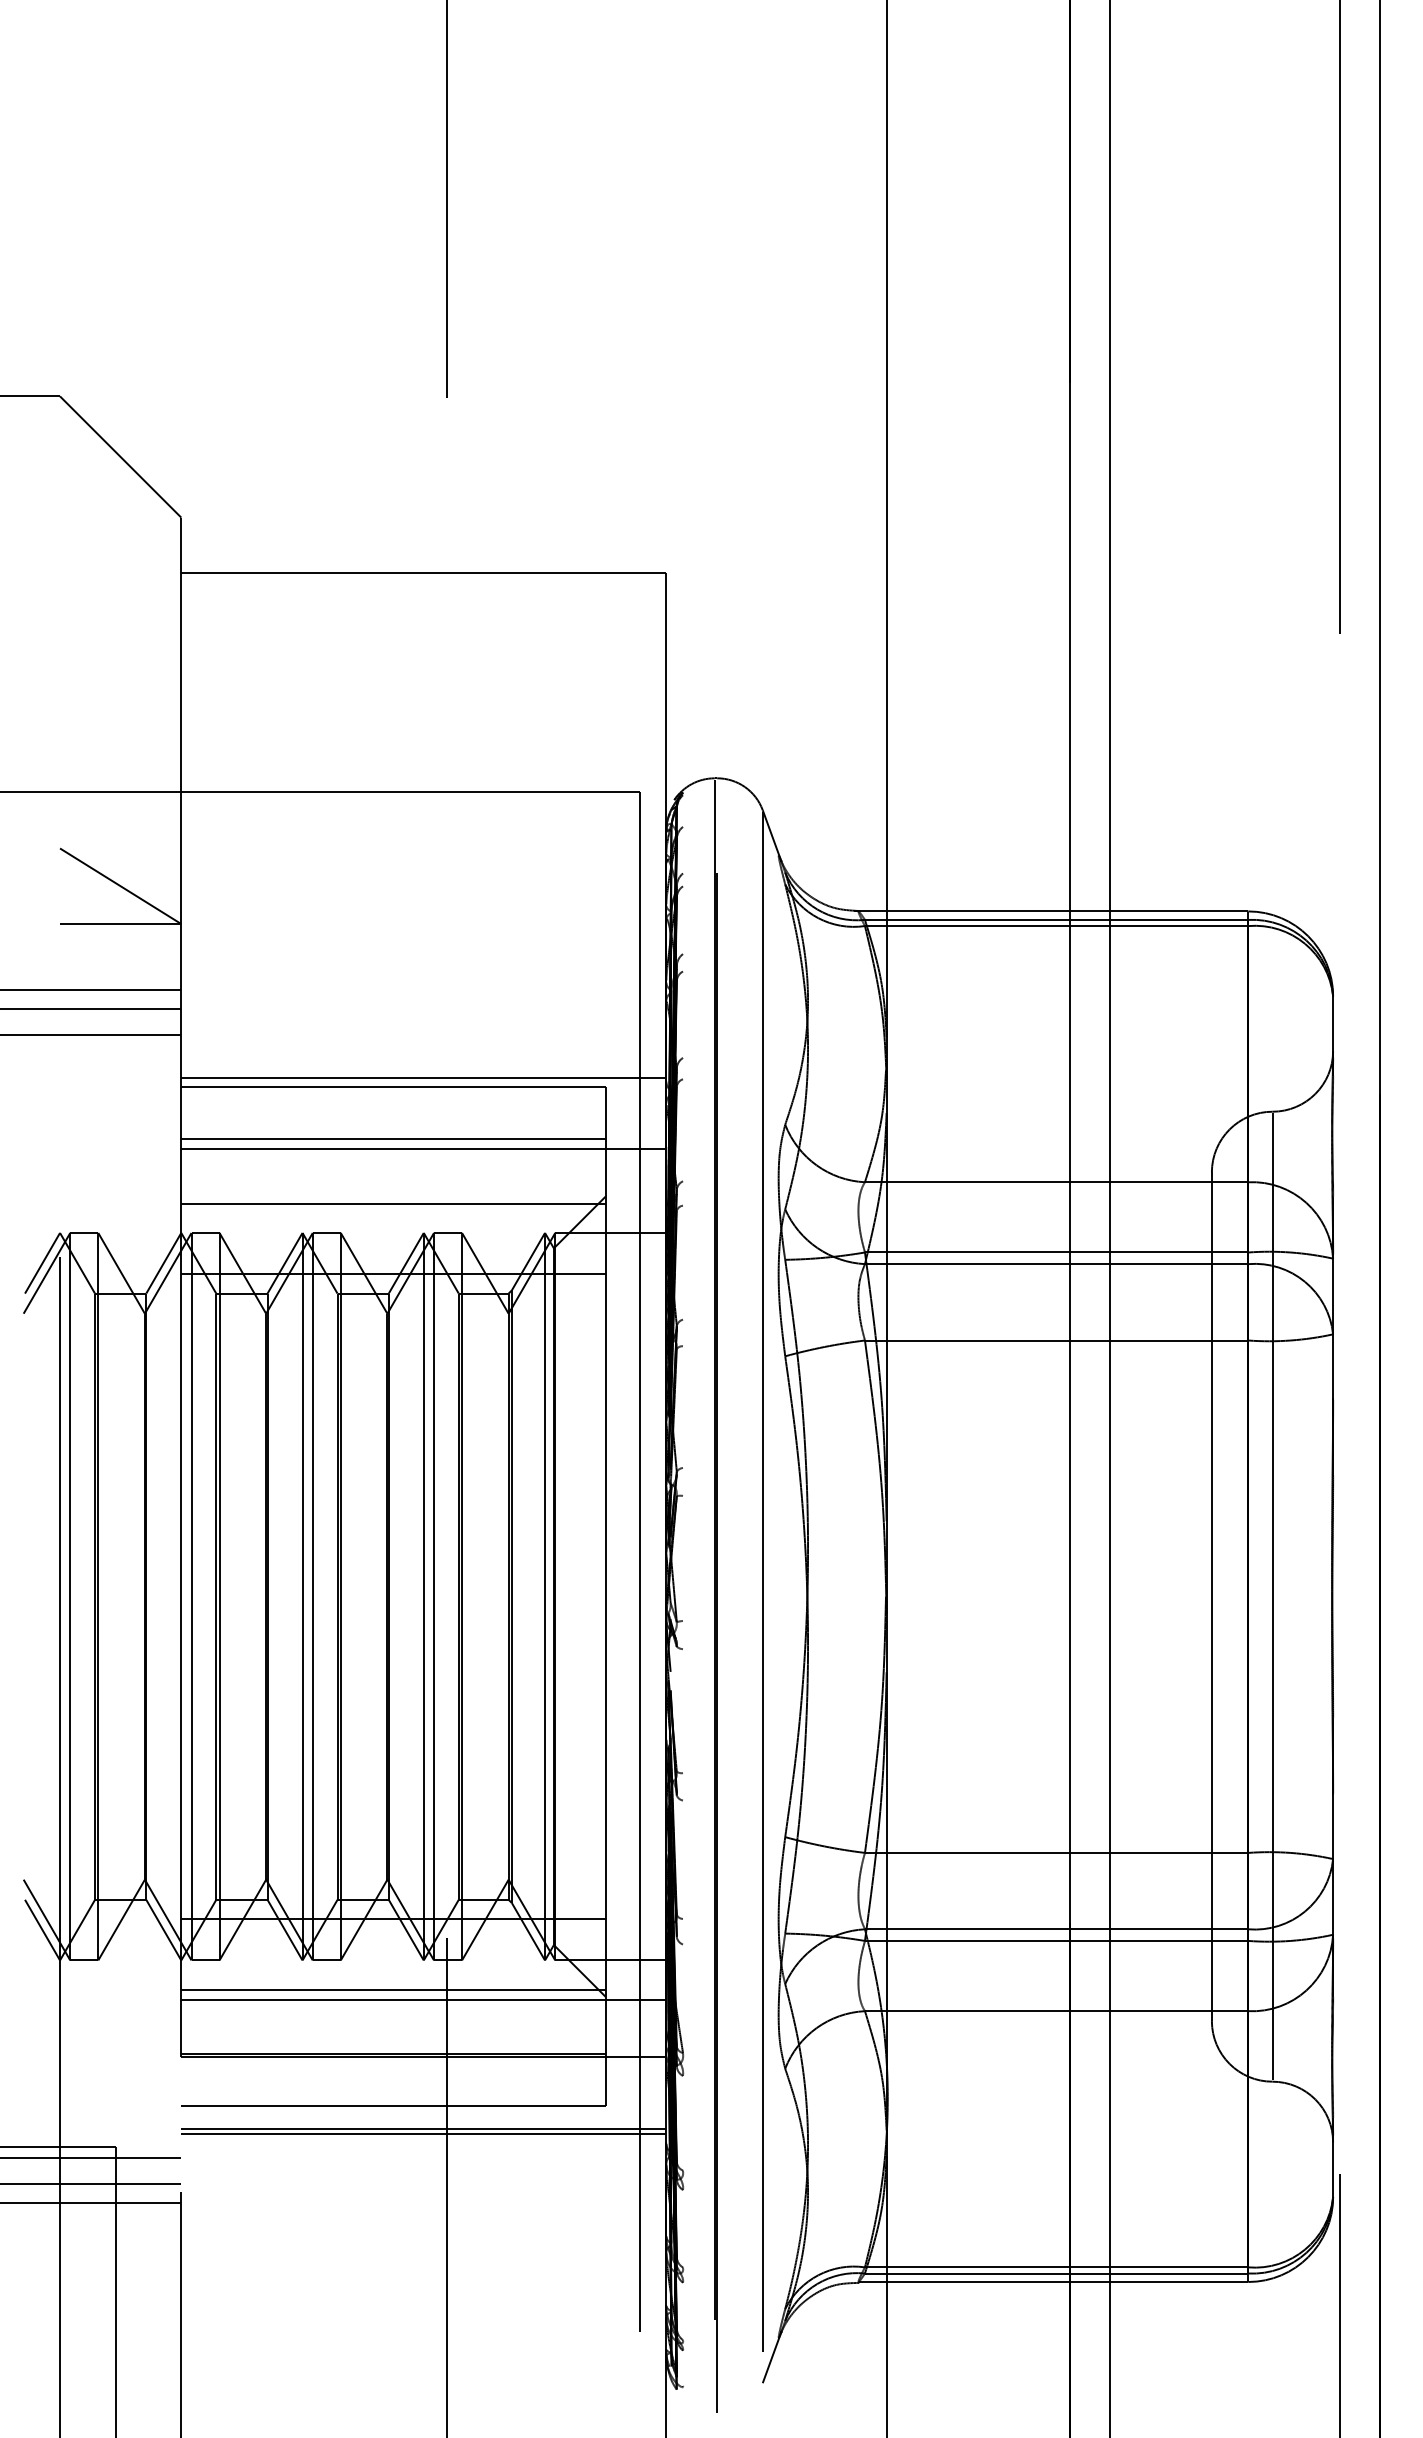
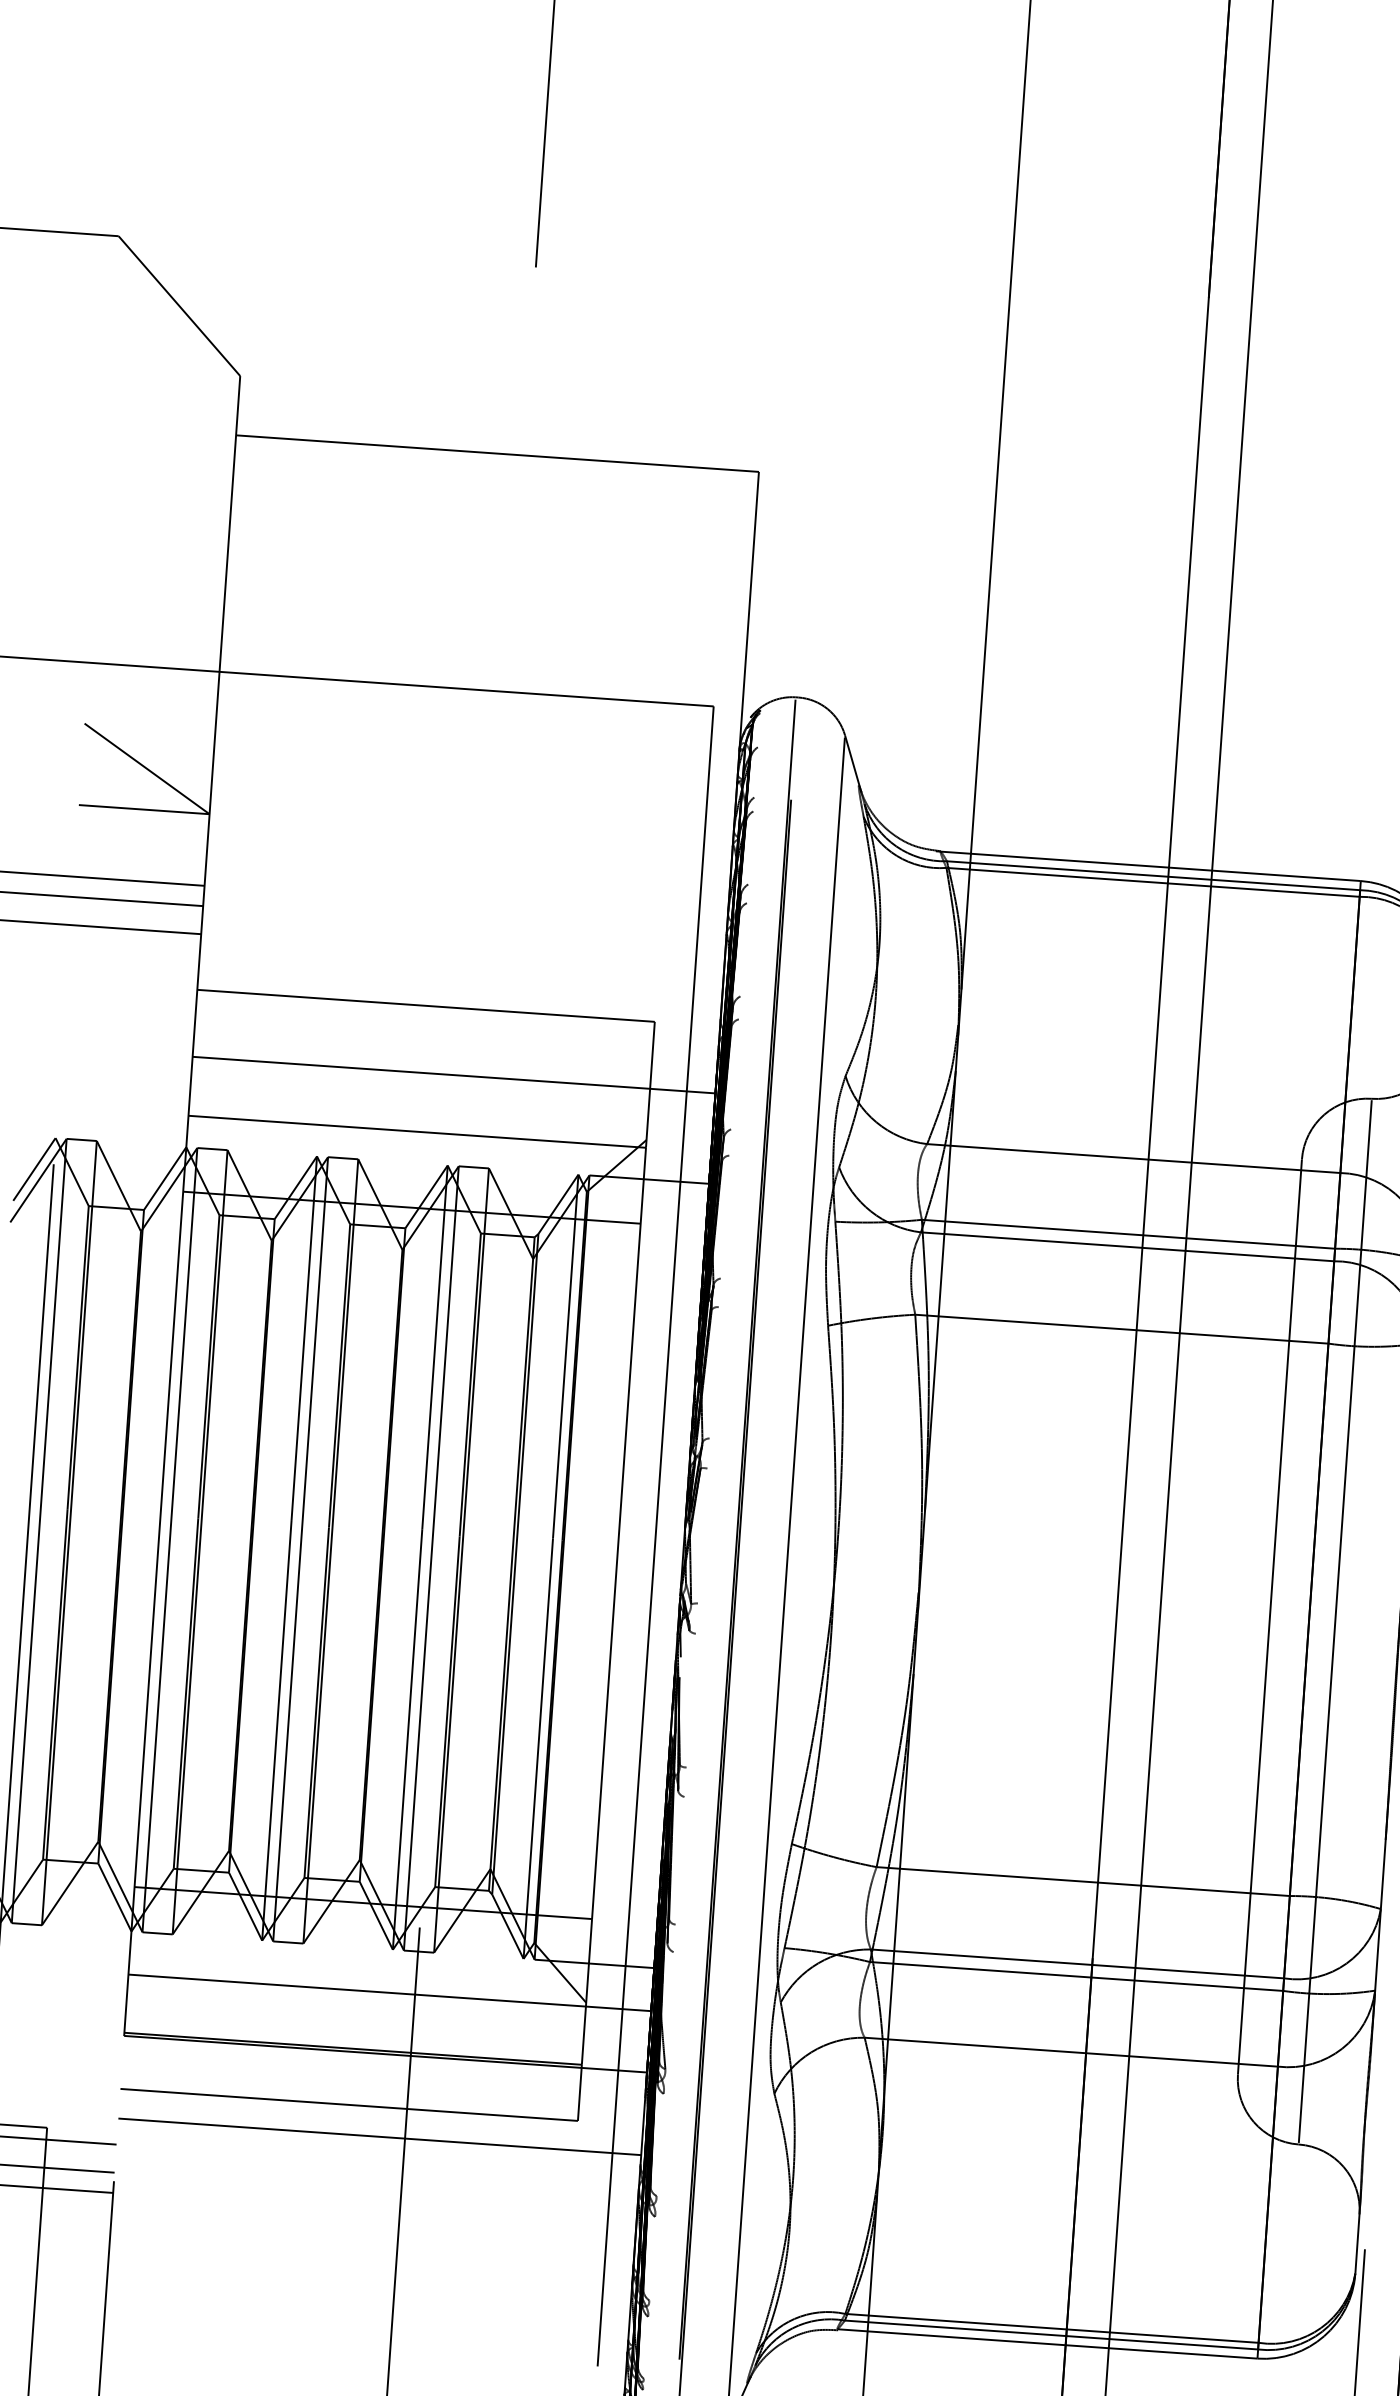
line: (423, 1077) -> (459, 997), removed
line: (393, 1139) -> (422, 1062), removed
line: (393, 1989) -> (358, 1978), removed
line: (423, 2128) -> (379, 2130), removed

